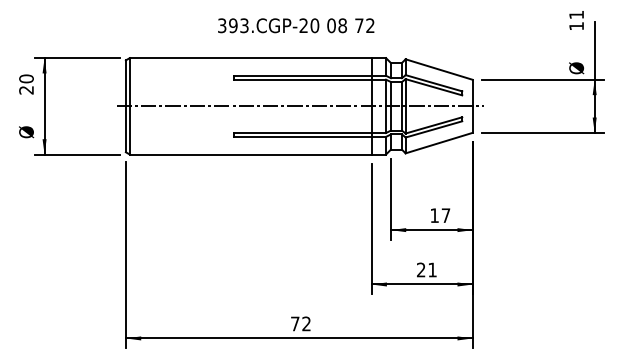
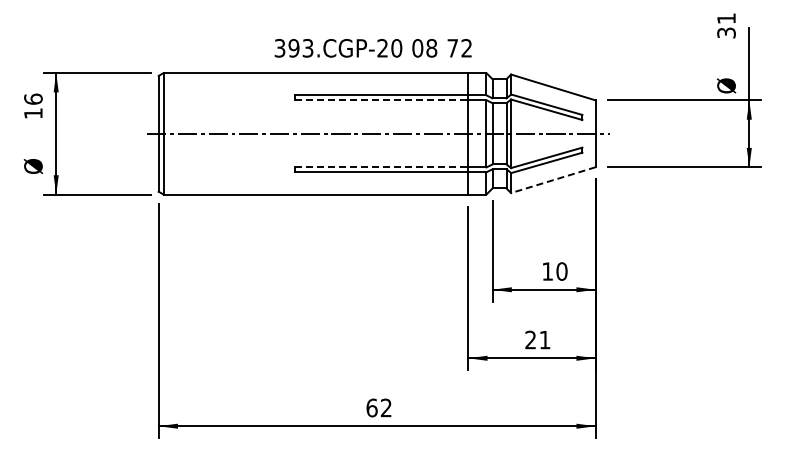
text: (295, 25) -> (372, 48), moved
text: (576, 25) -> (726, 32), 11 -> 31
line: (302, 79) -> (381, 100), solid -> dashed
text: (26, 83) -> (33, 105), 20 -> 16
line: (302, 133) -> (381, 167), solid -> dashed
line: (438, 143) -> (552, 180), solid -> dashed
text: (445, 215) -> (561, 271), 17 -> 10
text: (294, 323) -> (371, 407), 72 -> 62

